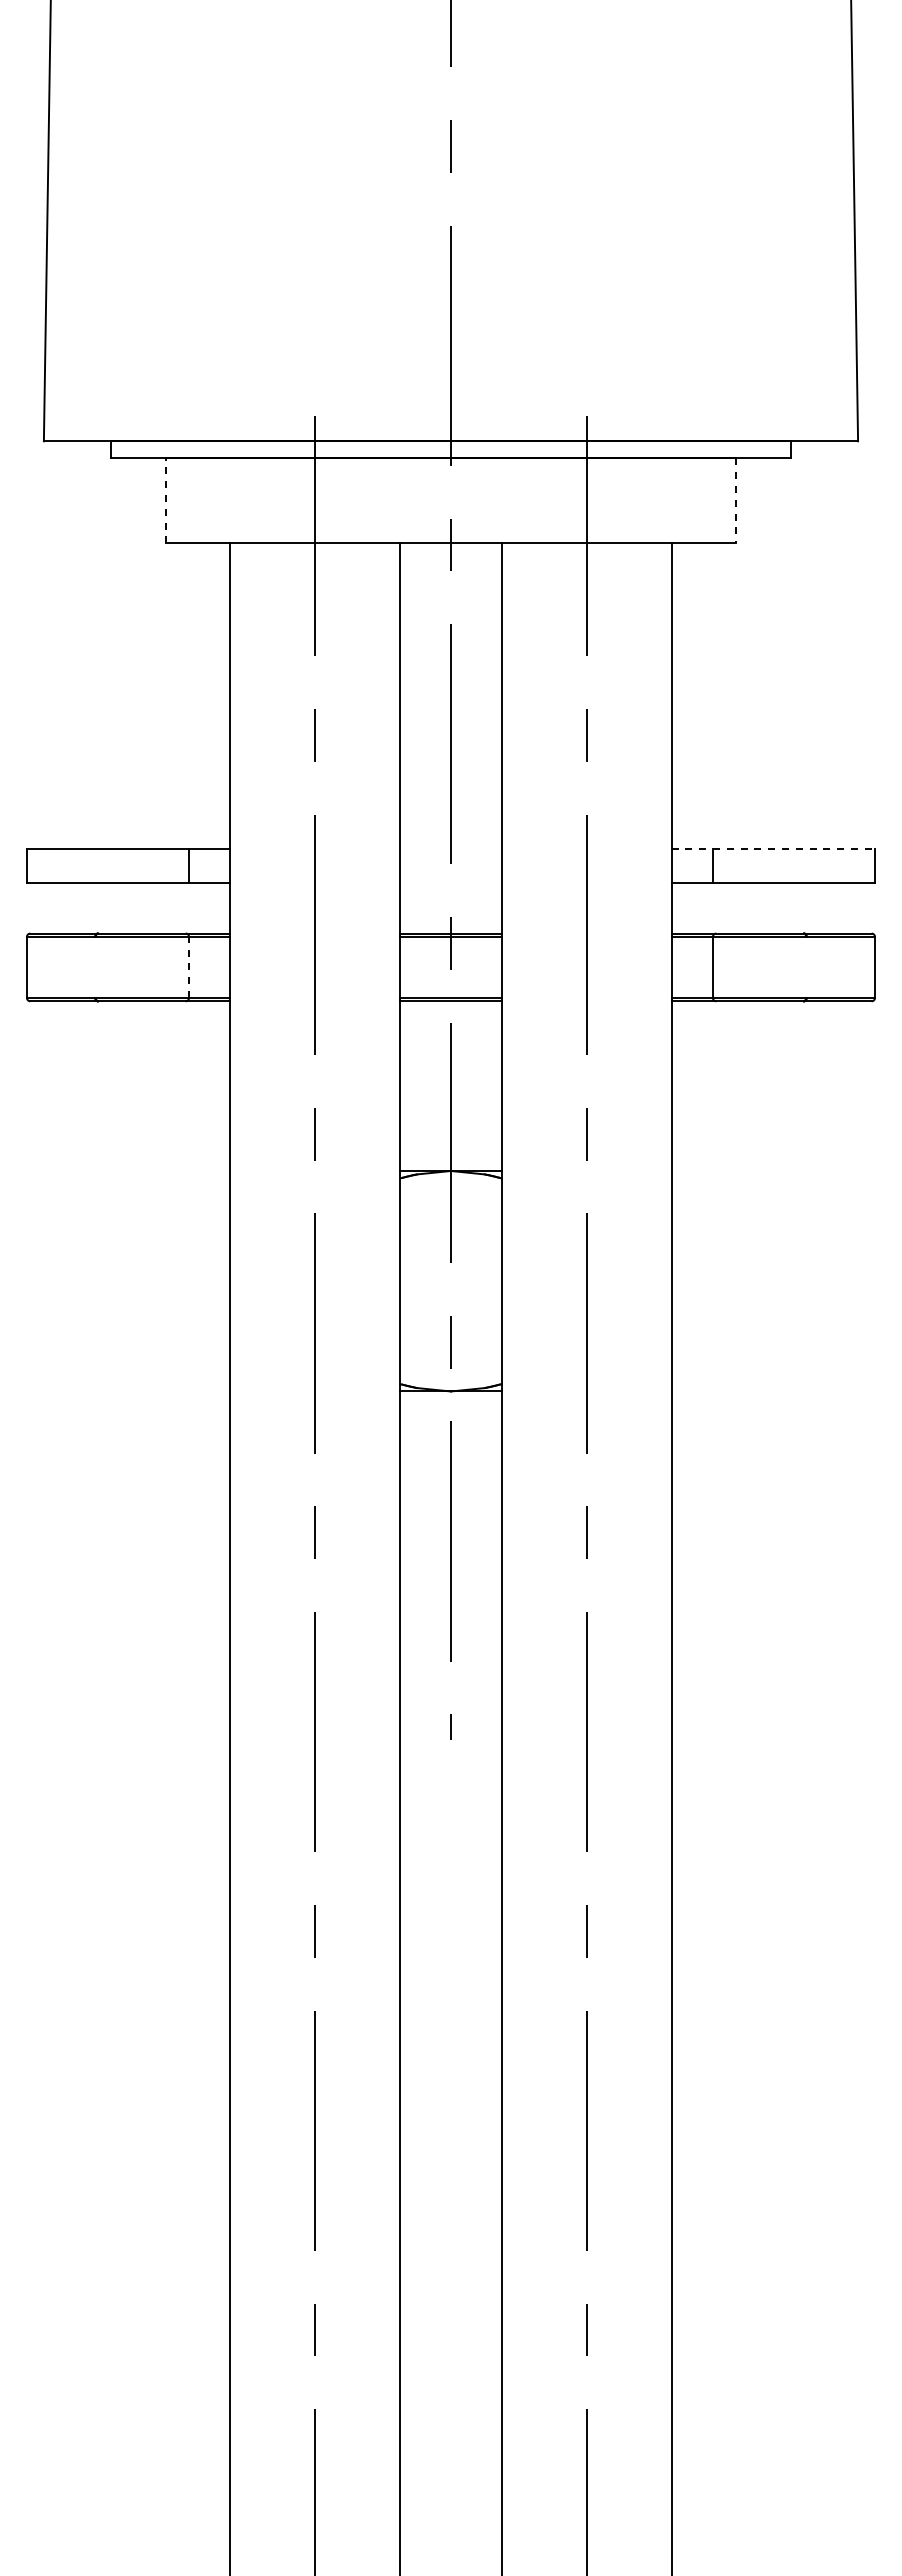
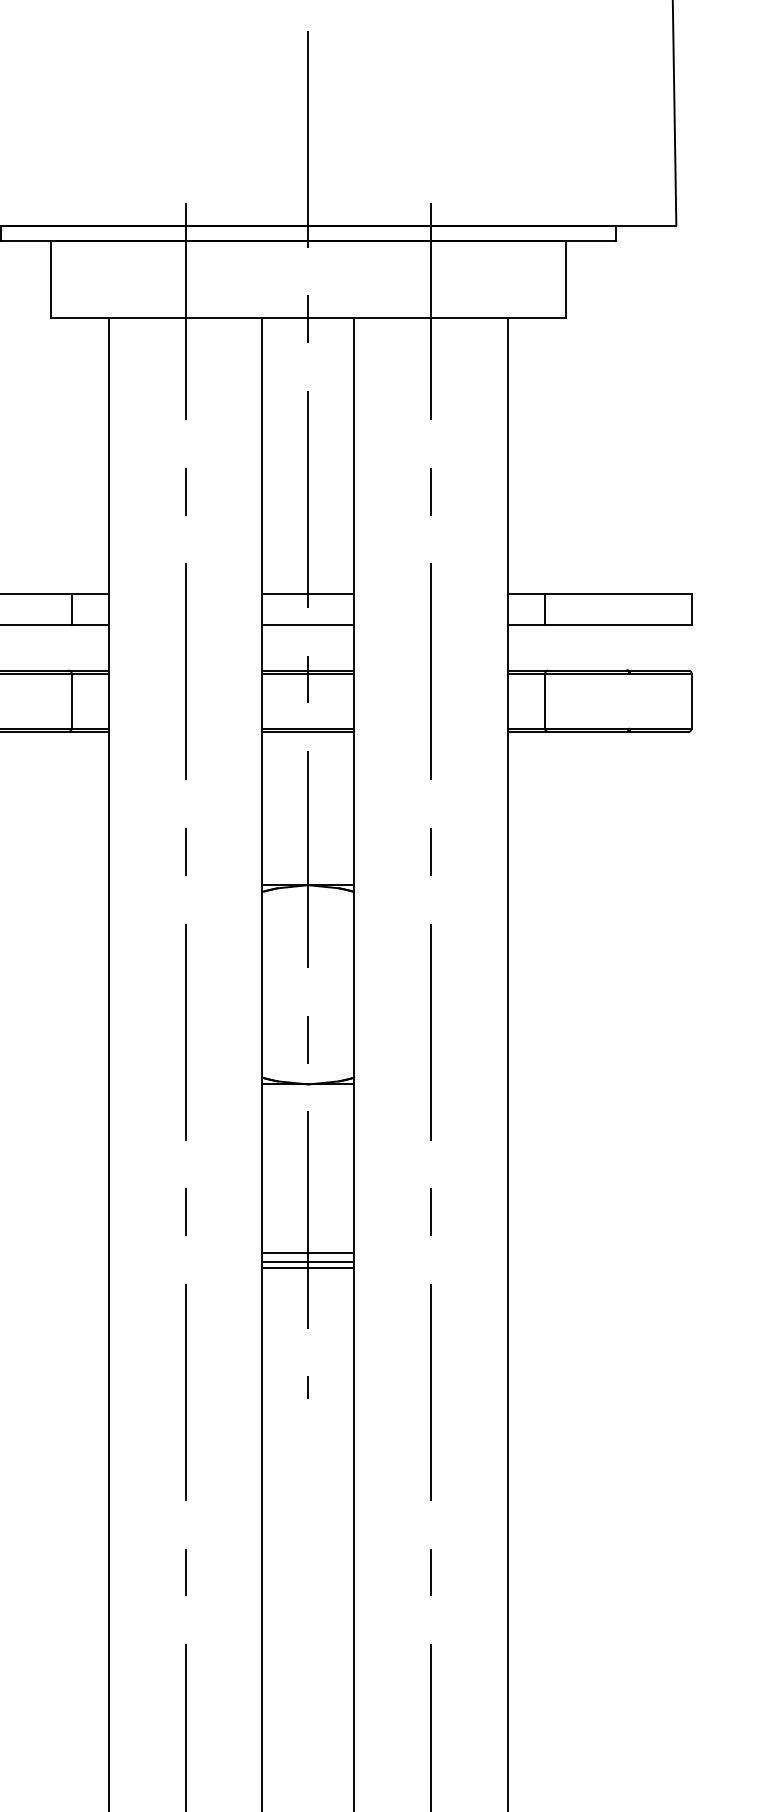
line: (165, 500) -> (50, 279), dashed -> solid
line: (736, 500) -> (566, 279), dashed -> solid
line: (450, 848) -> (307, 593), added
line: (773, 848) -> (599, 593), dashed -> solid
line: (450, 882) -> (307, 624), added
line: (189, 967) -> (72, 701), dashed -> solid
line: (450, 1578) -> (307, 1253), added
line: (450, 1587) -> (307, 1261), added
line: (450, 1595) -> (307, 1268), added

